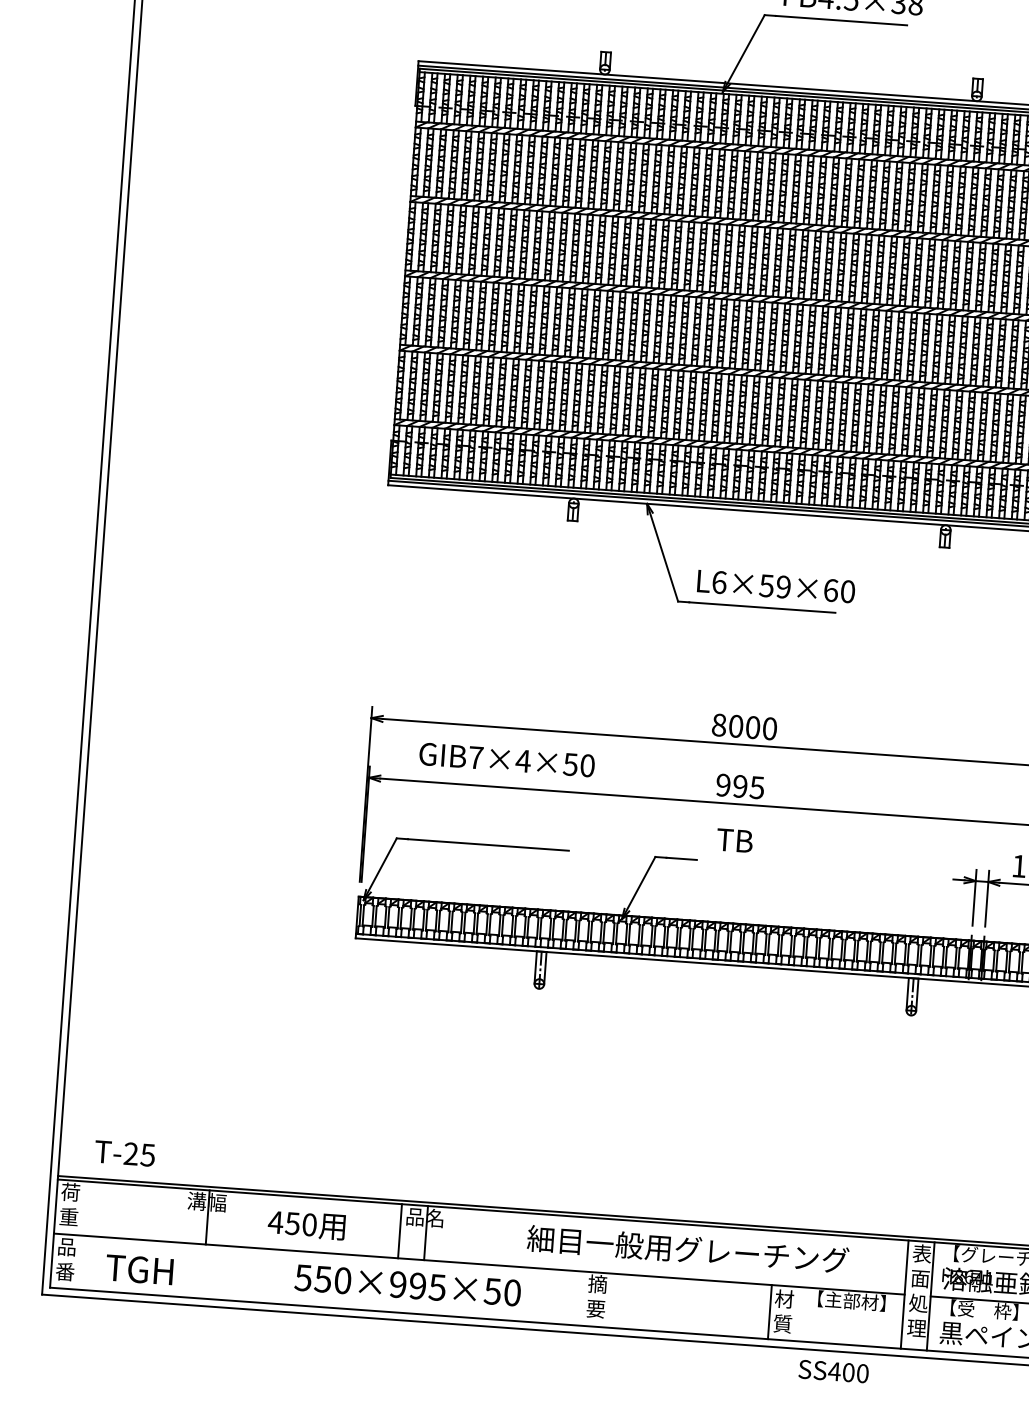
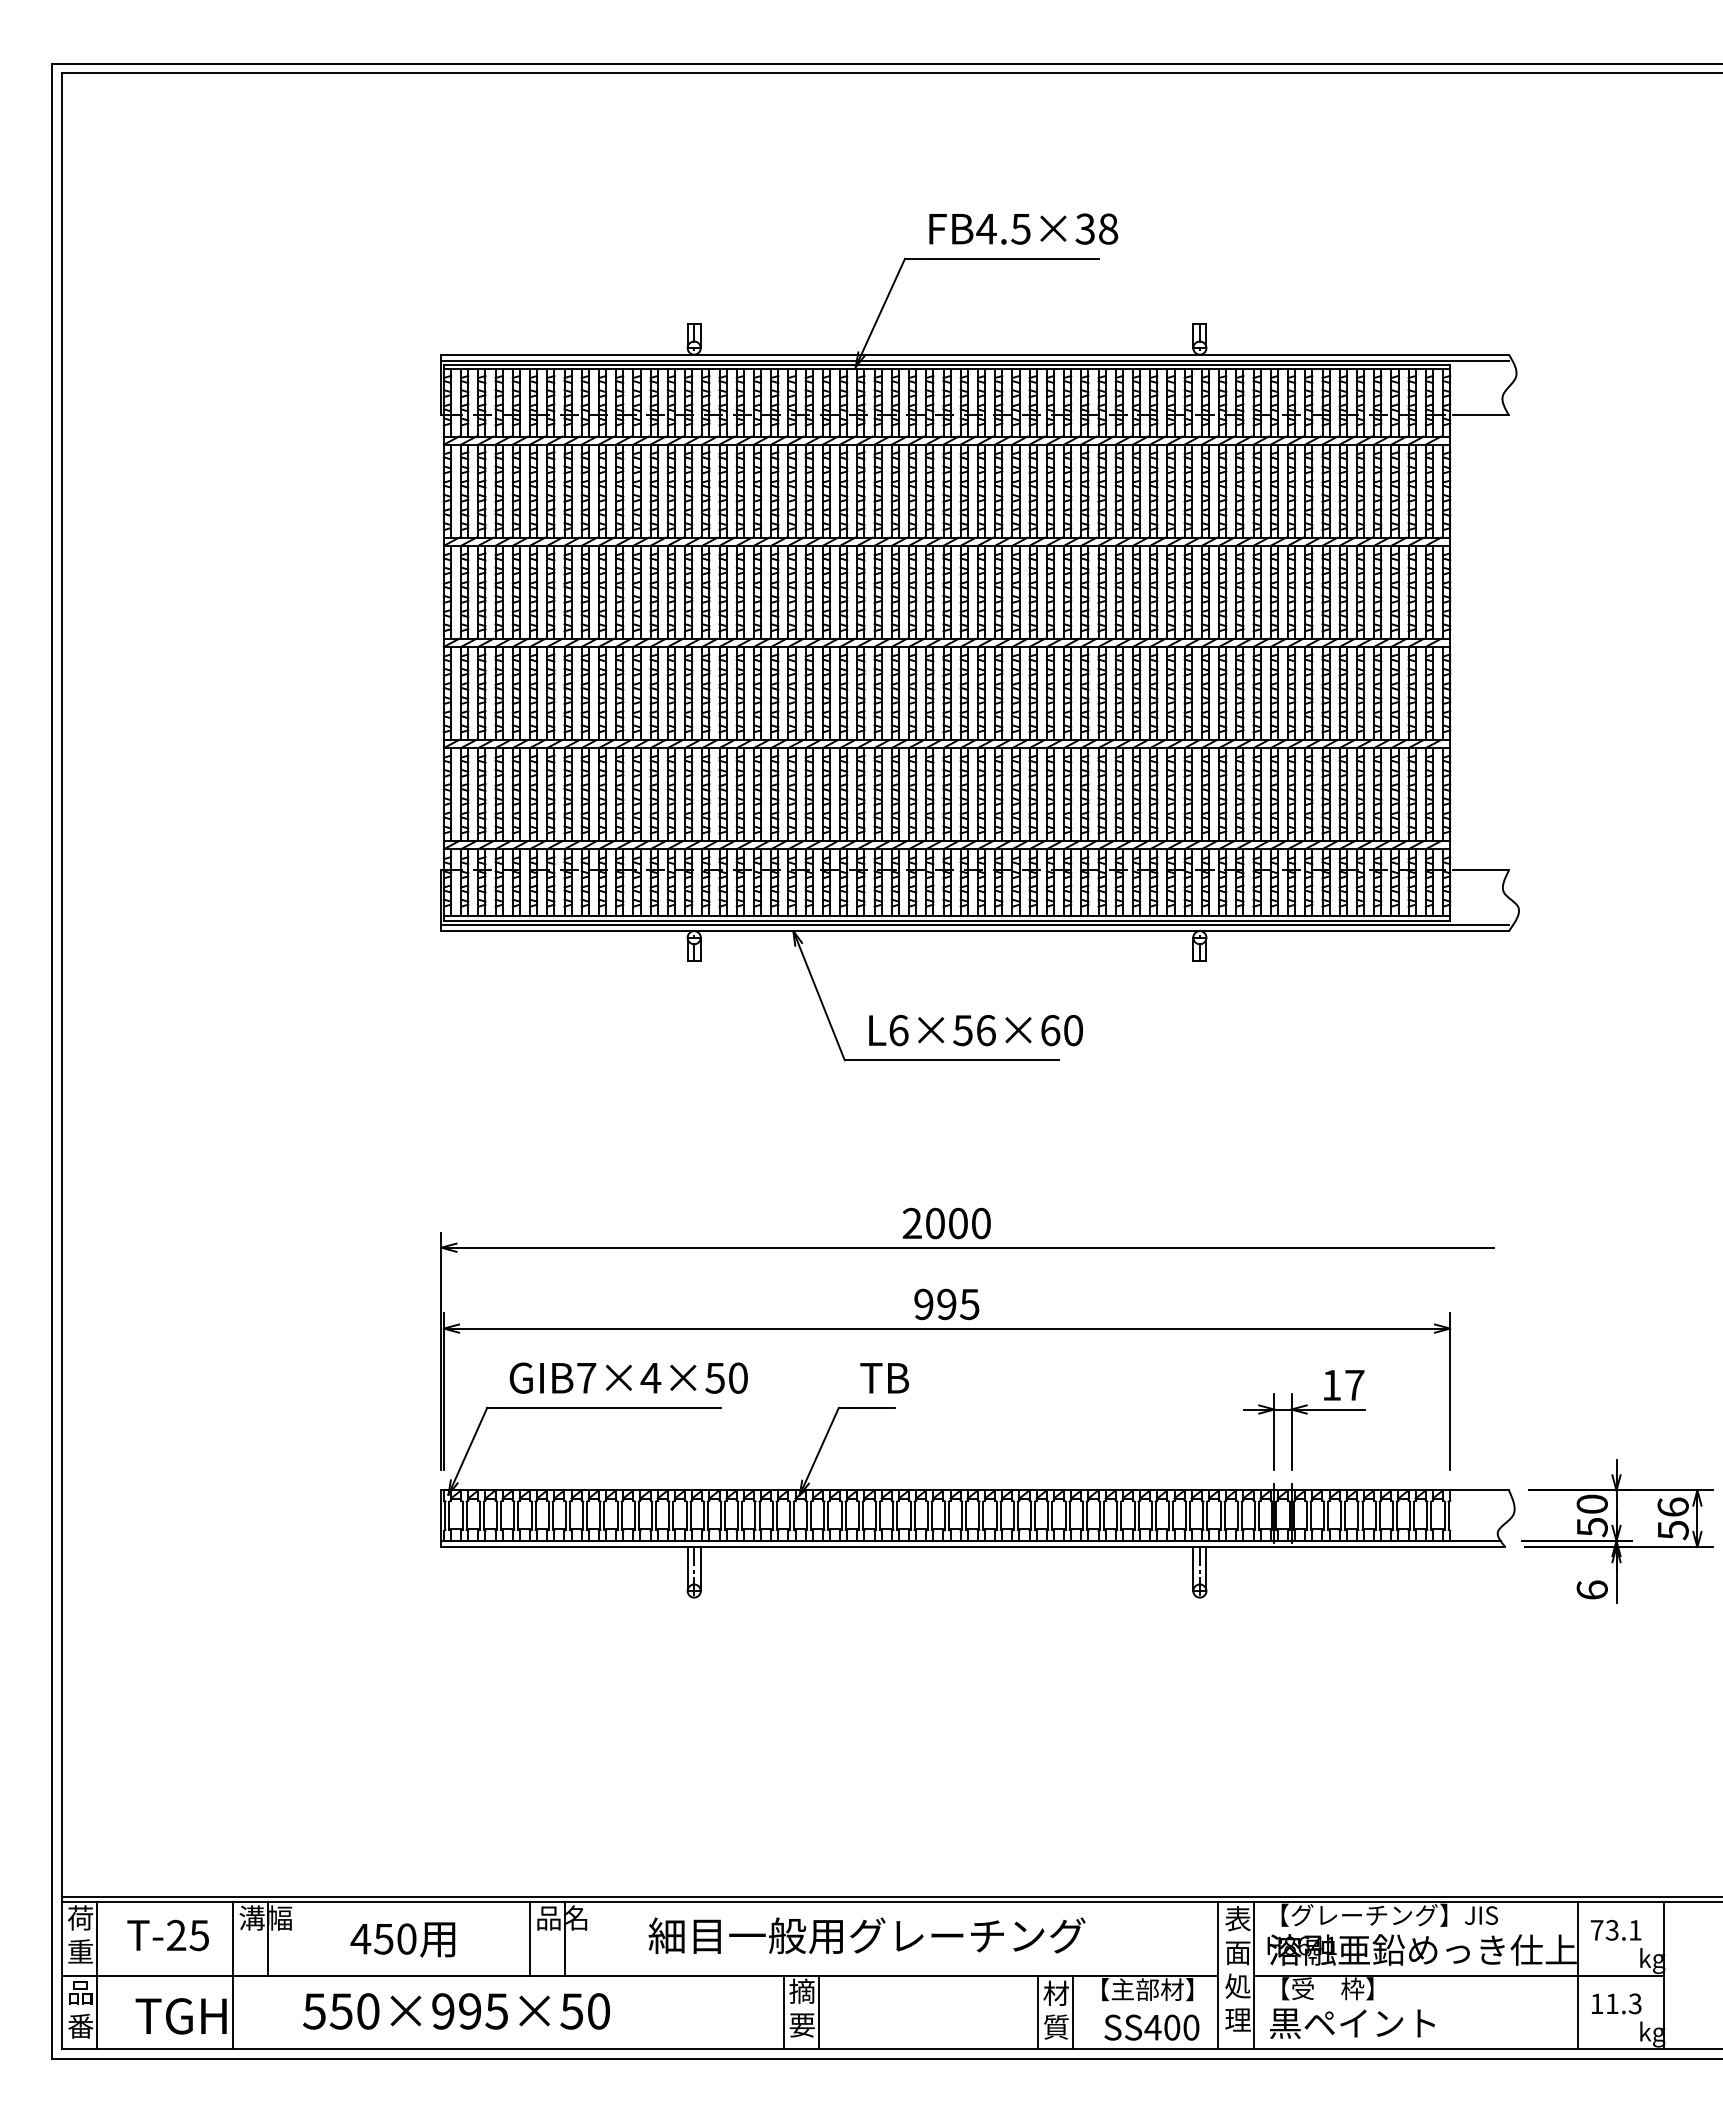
text: (783, 587) -> (985, 1030), L6×59×60 -> L6×56×60
text: (718, 725) -> (911, 1223), 8000 -> 2000
text: (506, 759) -> (628, 1377), moved
text: (734, 840) -> (884, 1378), moved
text: (124, 1153) -> (167, 1935), moved
line: (80, 1235) -> (97, 1975), added
line: (179, 1242) -> (232, 1975), added
text: (687, 1249) -> (866, 1935), moved
text: (407, 1285) -> (456, 2011), moved
line: (582, 1298) -> (783, 2012), added
line: (609, 1300) -> (819, 2012), added
line: (796, 1314) -> (1073, 2012), added
text: (833, 1371) -> (1151, 2027), moved

